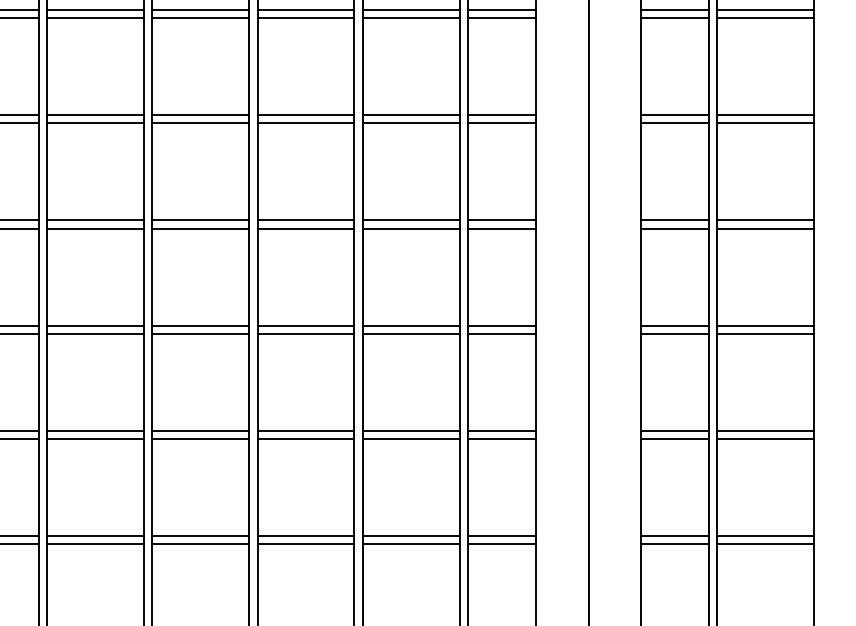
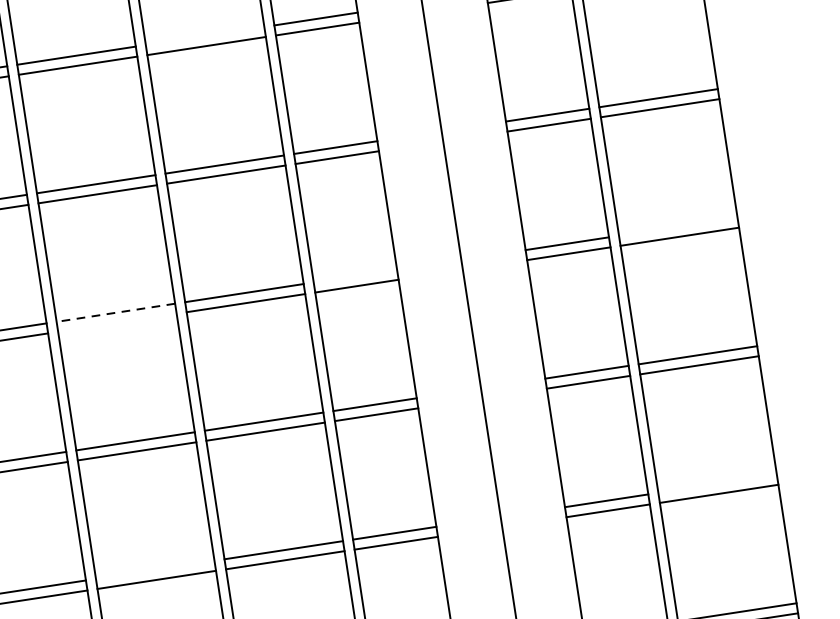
line: (410, 10) -> (204, 36), removed
line: (305, 220) -> (115, 312), solid -> dashed
line: (501, 220) -> (354, 276), removed
line: (765, 220) -> (677, 226), removed
line: (305, 228) -> (116, 322), removed
line: (305, 430) -> (154, 569), removed
line: (765, 430) -> (717, 483), removed

